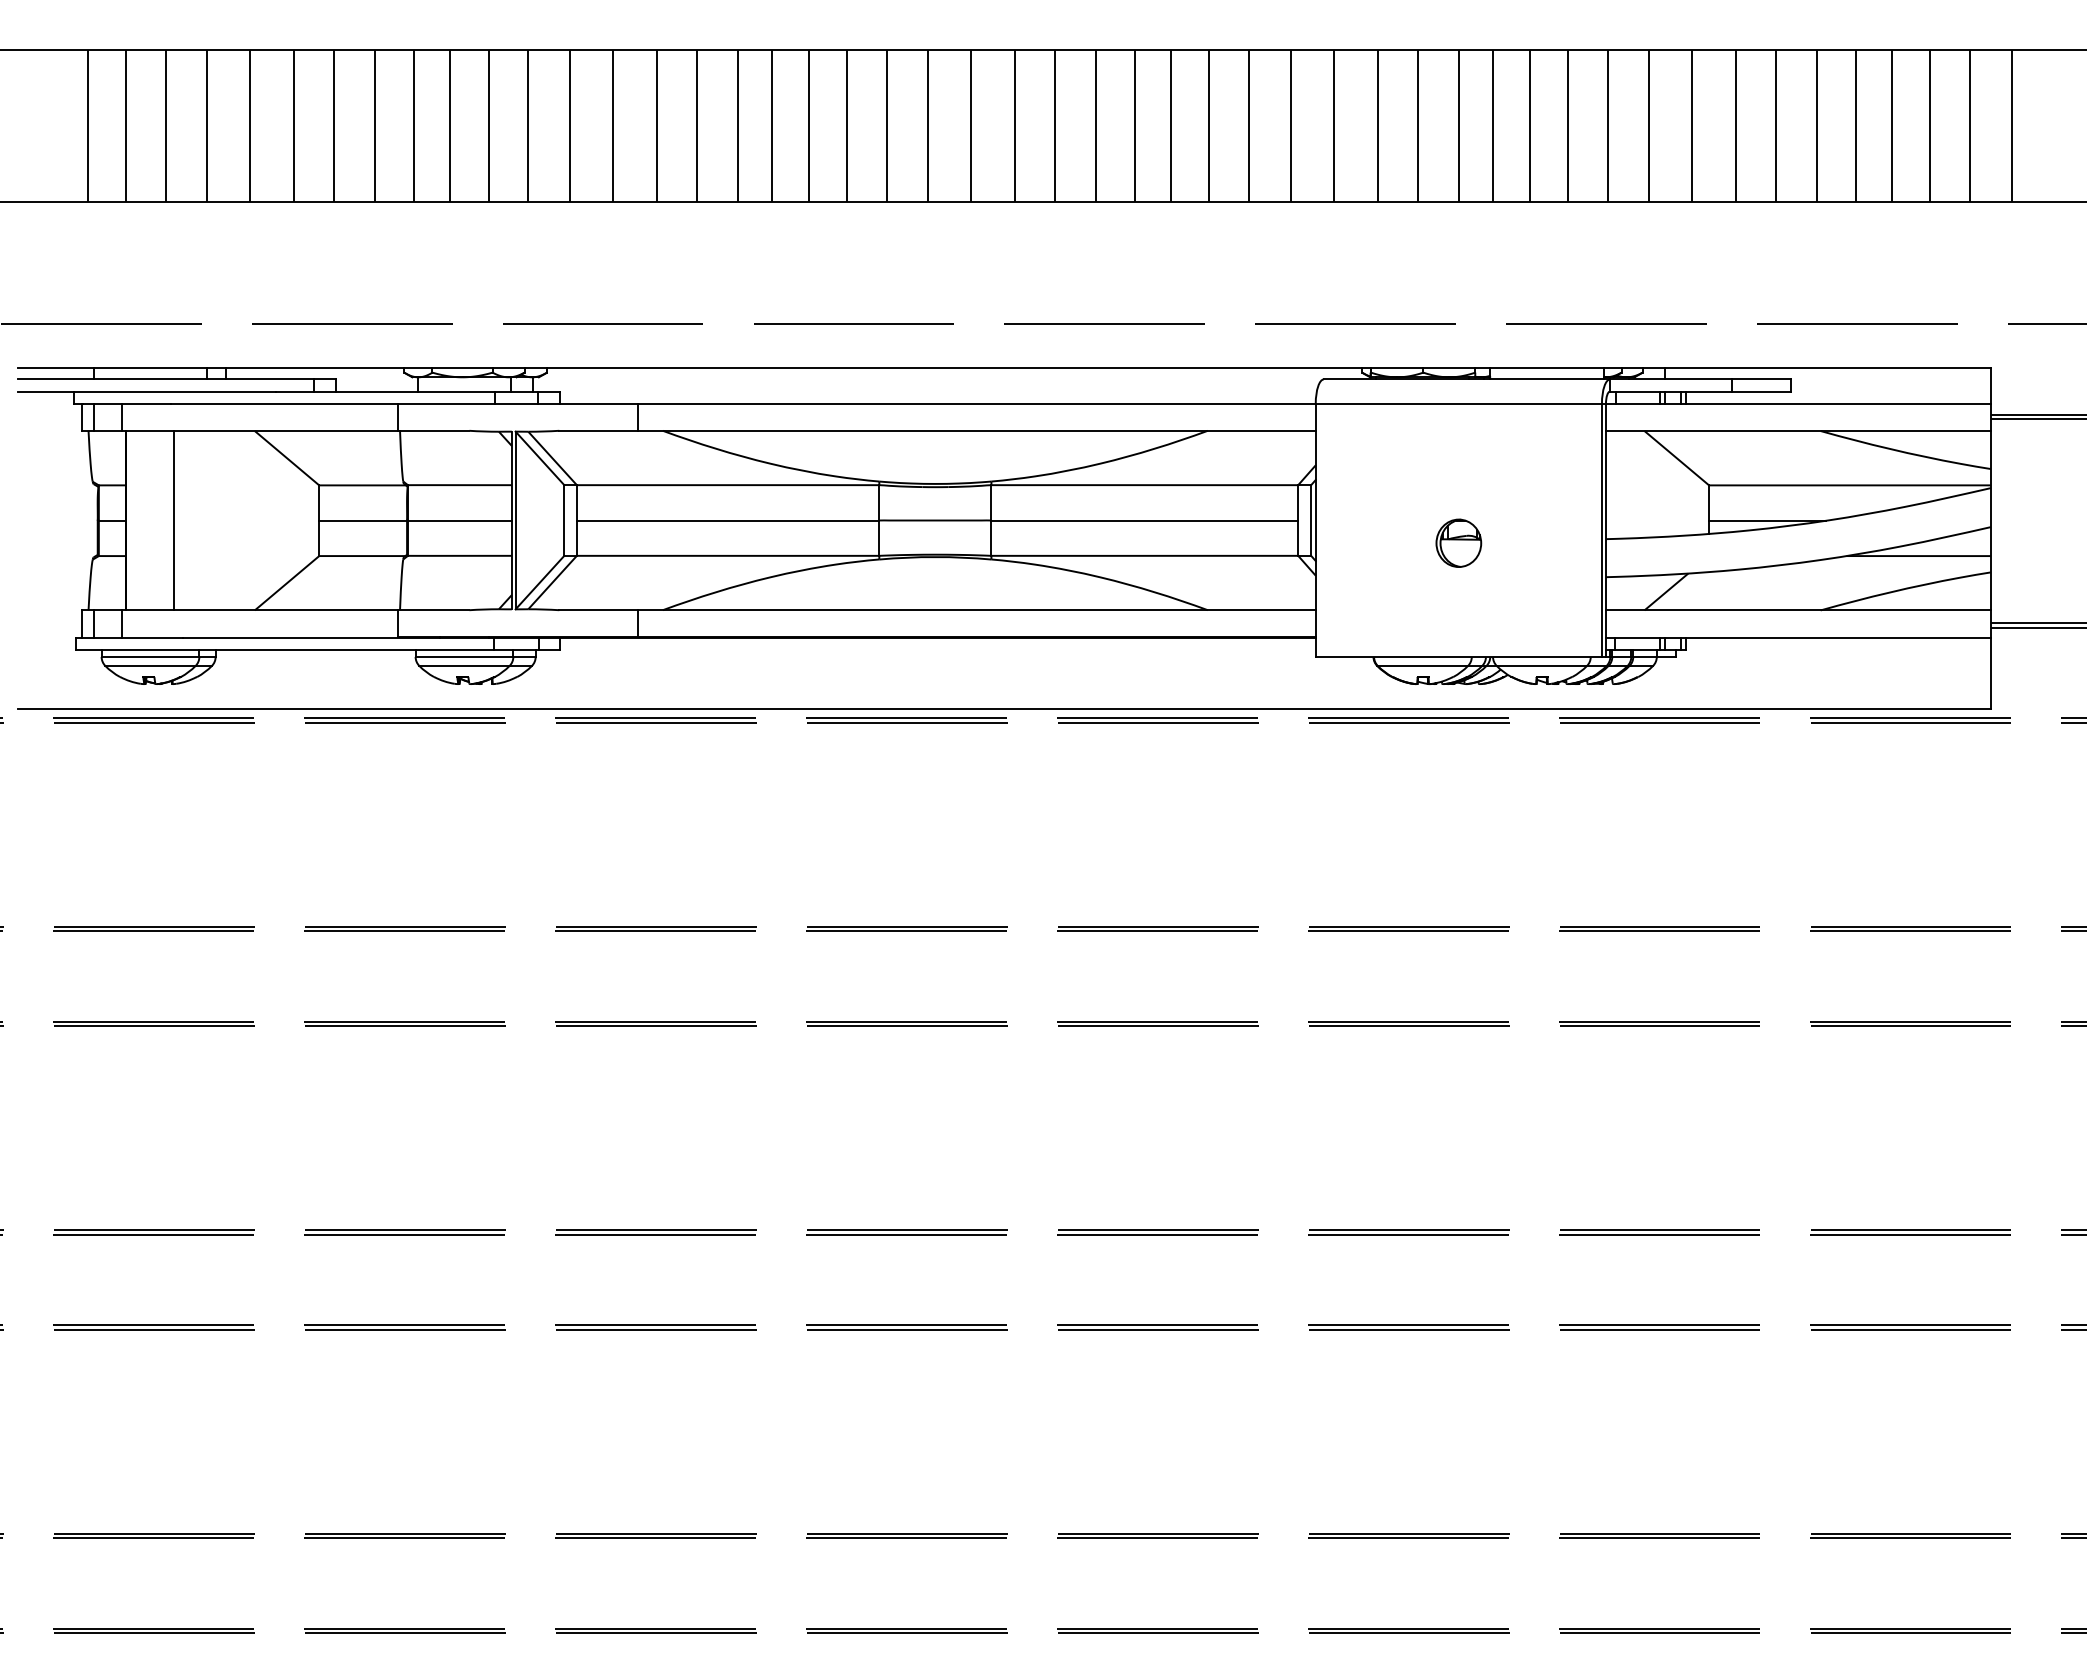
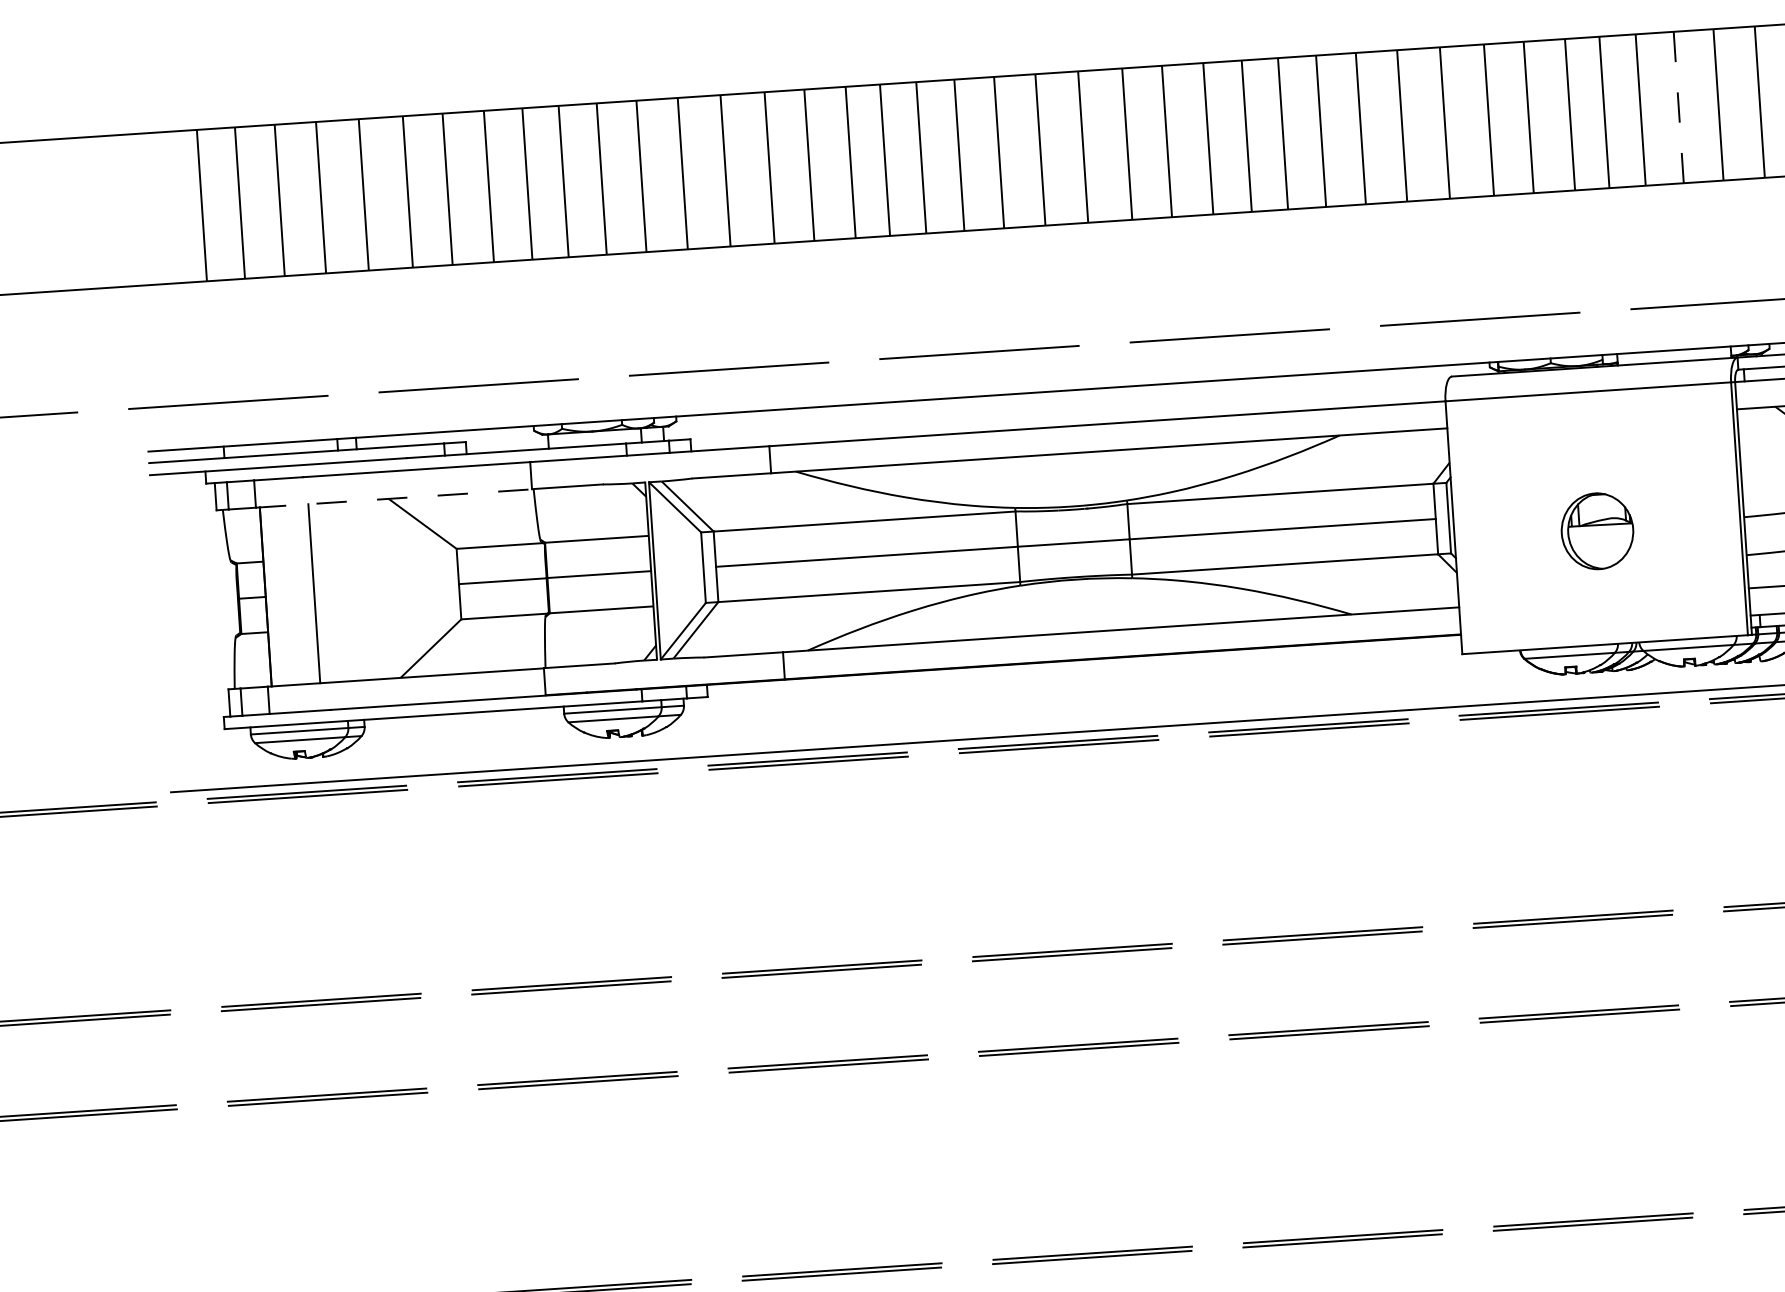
line: (1567, 126) -> (1678, 108), solid -> dashed
line: (261, 431) -> (395, 498), solid -> dashed
part: (1458, 542) -> (1597, 530), size x1.6

